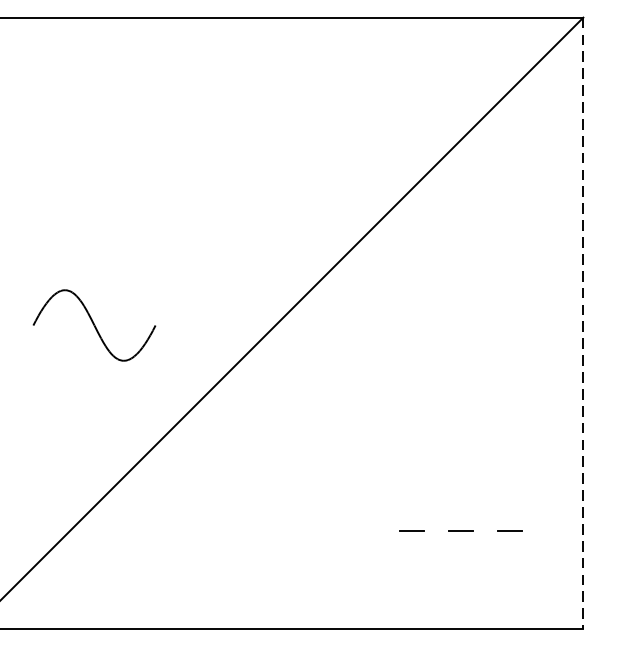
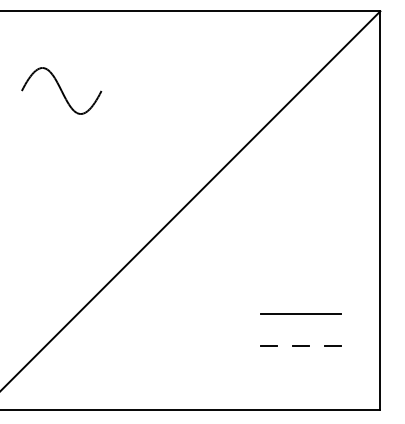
line: (583, 323) -> (380, 210), dashed -> solid
part: (94, 324) -> (61, 90), moved
line: (460, 482) -> (300, 314), added

